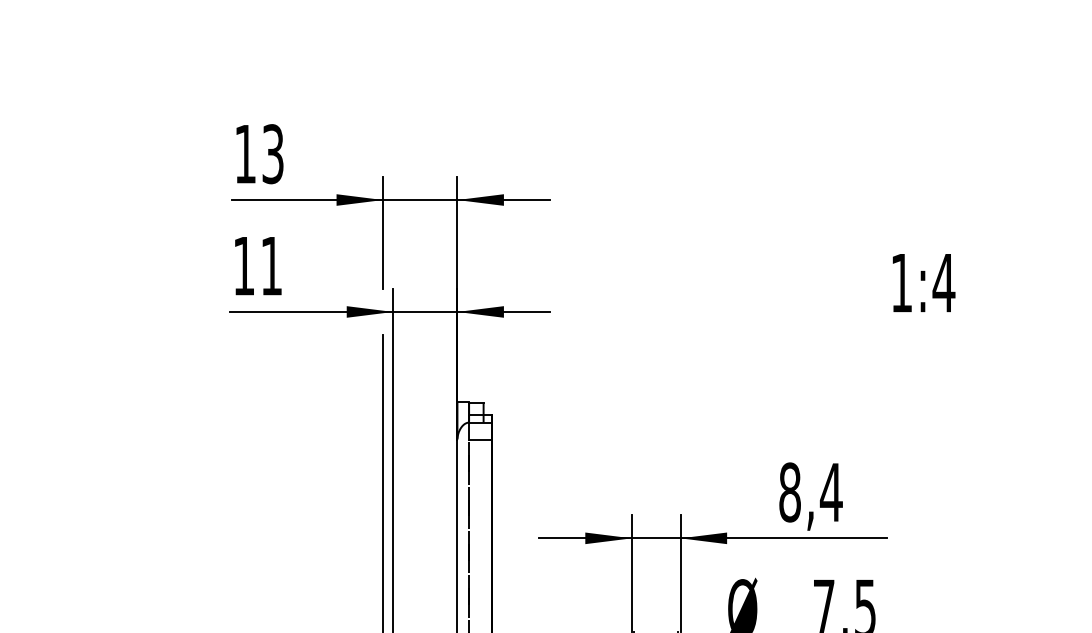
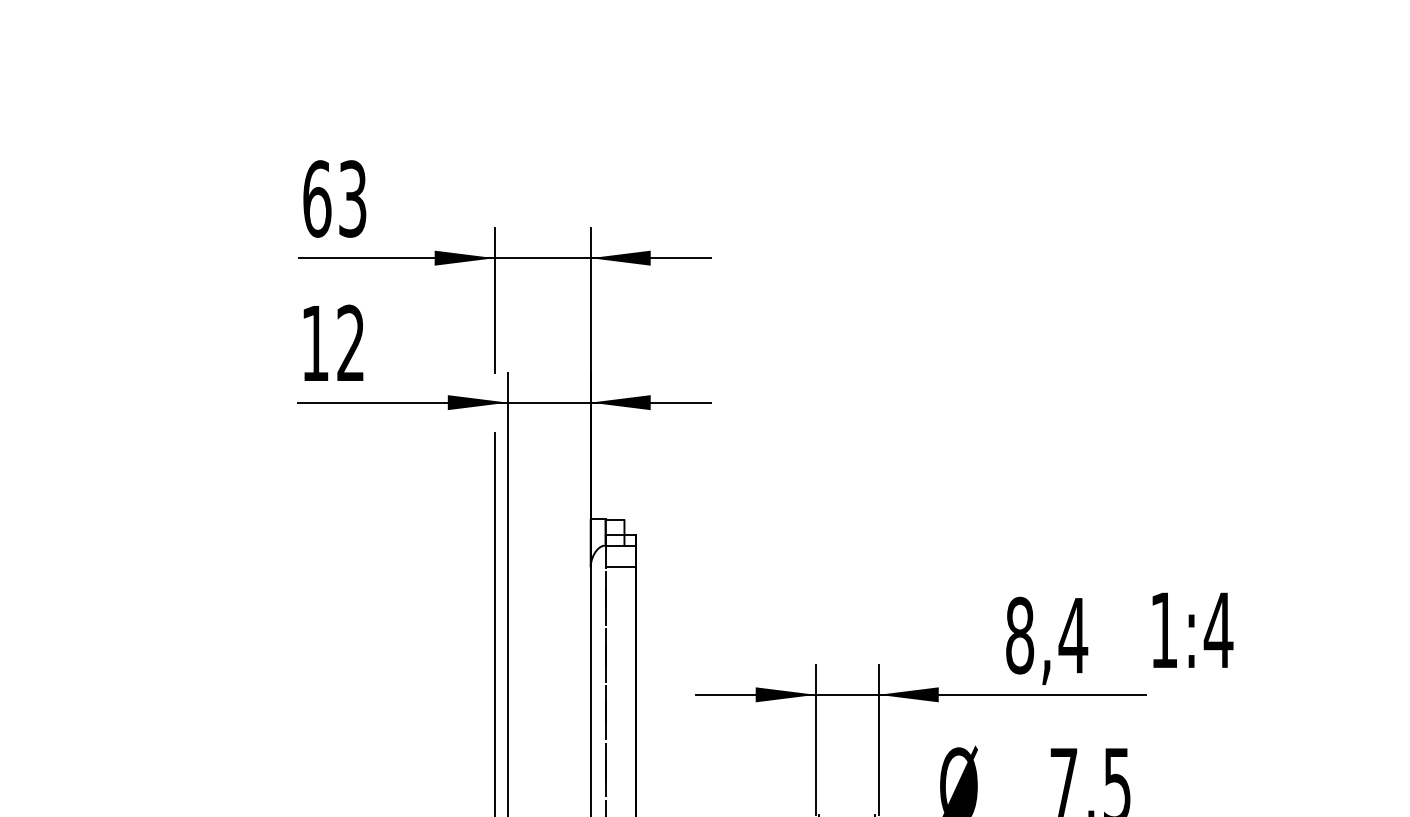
text: (245, 153) -> (317, 198), 13 -> 63
text: (271, 265) -> (350, 342), 11 -> 12
text: (923, 282) -> (1192, 629), moved

